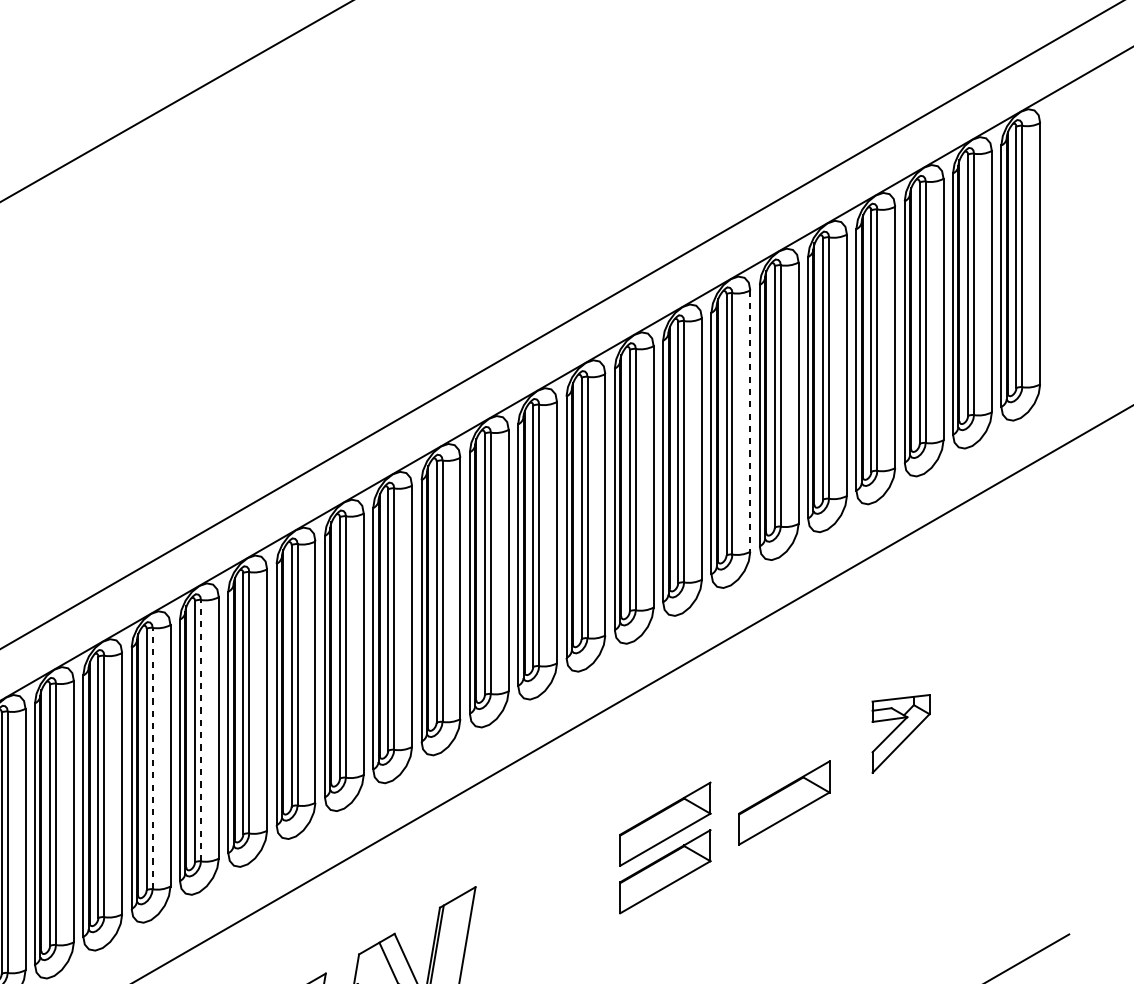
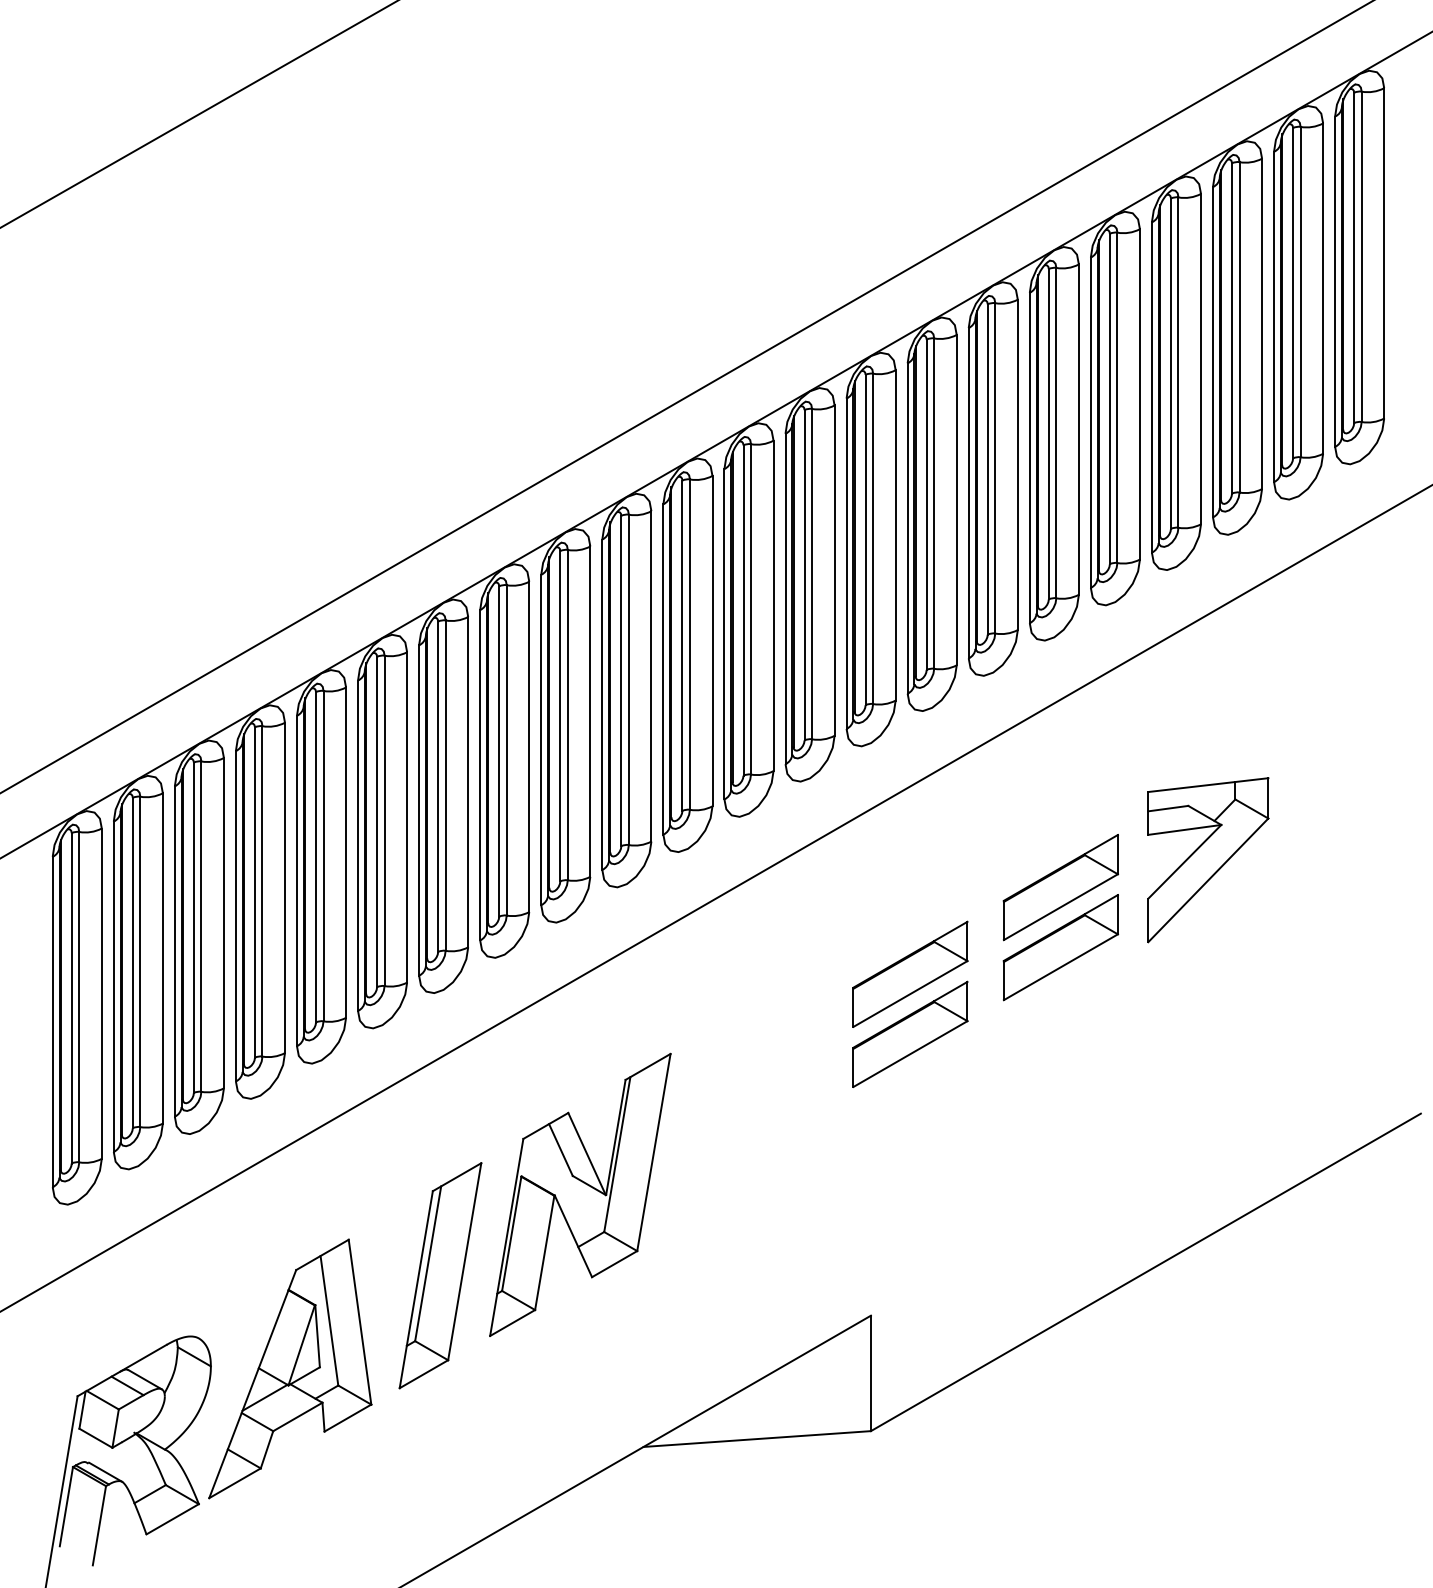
line: (750, 421) -> (1017, 465), dashed -> solid
line: (200, 730) -> (323, 855), dashed -> solid
part: (901, 734) -> (1208, 860), size x1.67
part: (784, 755) -> (1060, 887), added
line: (152, 757) -> (262, 890), dashed -> solid

